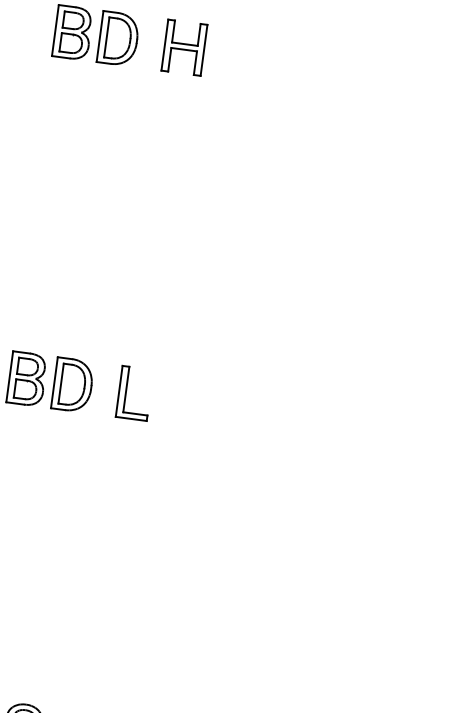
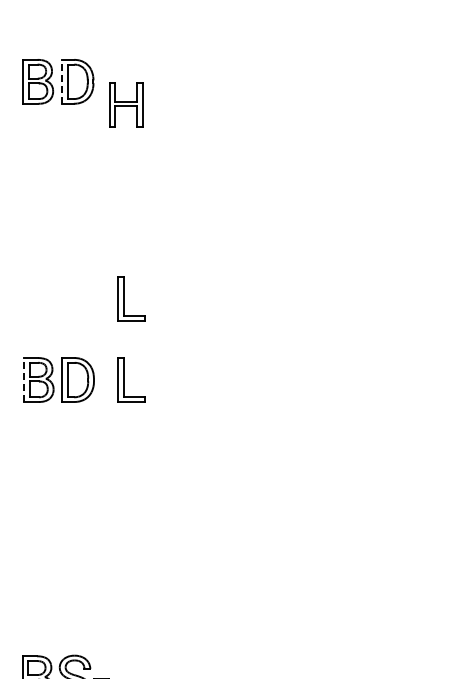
line: (99, 36) -> (61, 81), solid -> dashed
part: (184, 47) -> (126, 104), moved
part: (139, 297) -> (124, 298), added
line: (9, 377) -> (23, 380), solid -> dashed

